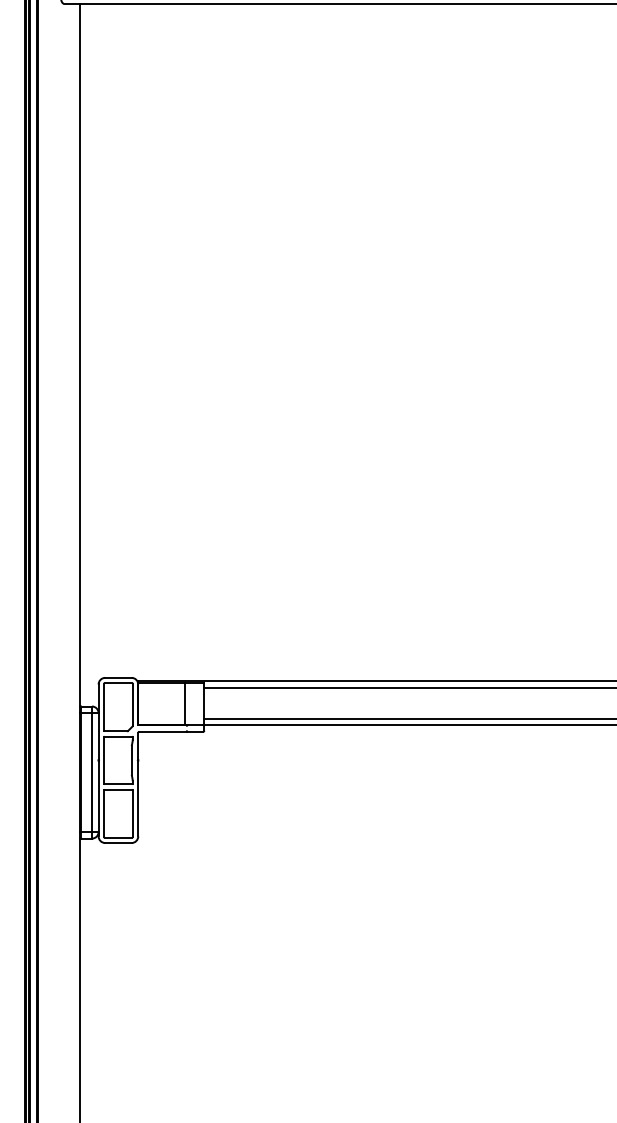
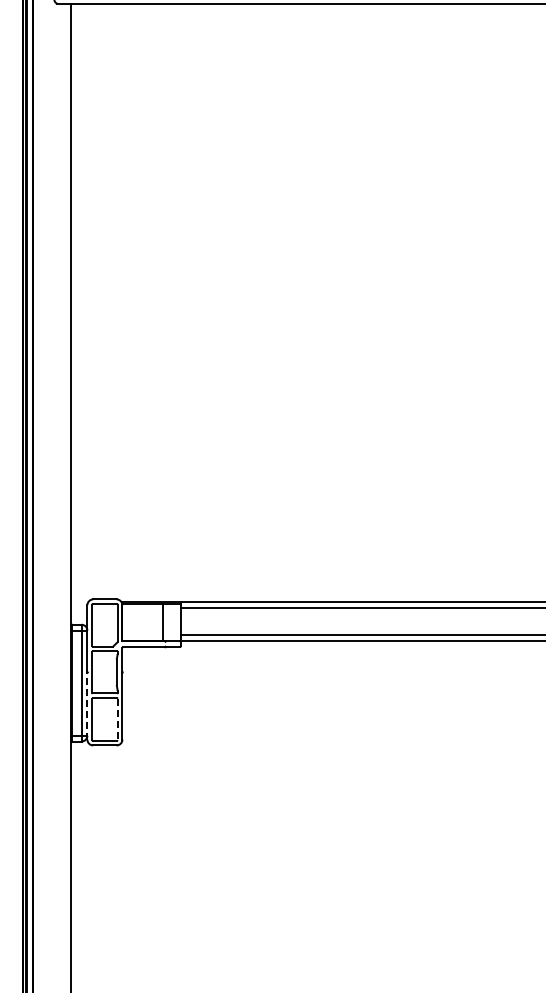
line: (98, 797) -> (87, 705), solid -> dashed
line: (132, 813) -> (117, 719), solid -> dashed

